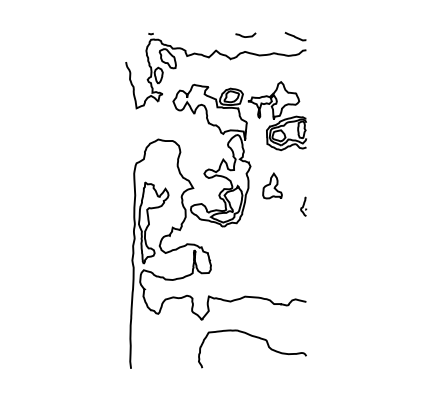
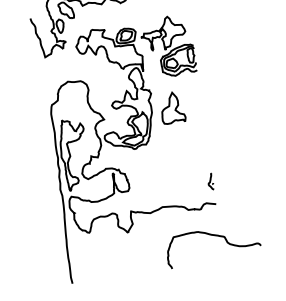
part: (272, 185) -> (172, 107), size x1.4
part: (303, 206) -> (210, 181), moved
curve: (253, 337) -> (212, 236), moved

